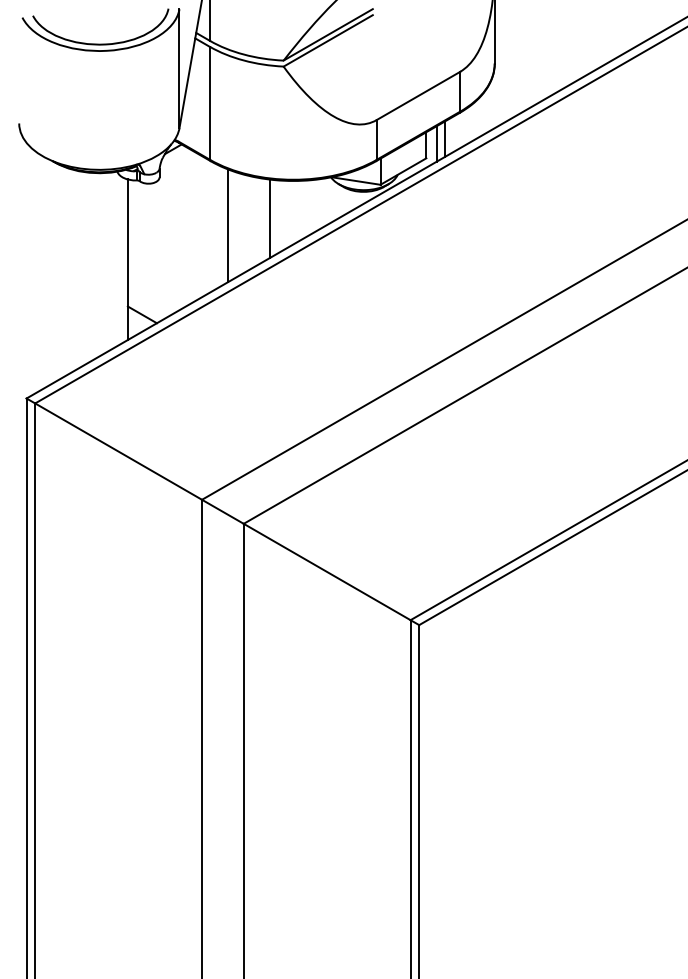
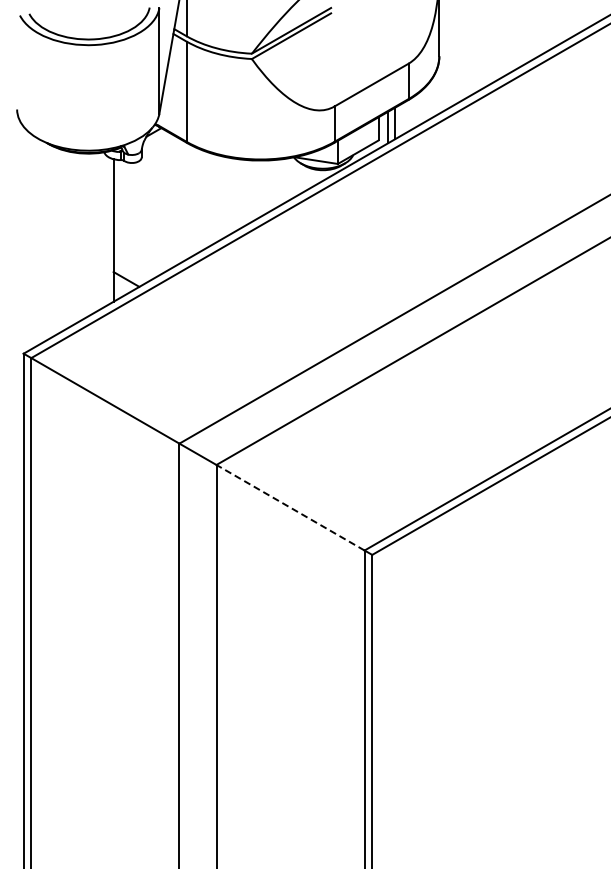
line: (269, 219) -> (239, 194), removed
line: (227, 225) -> (202, 200), removed
line: (327, 571) -> (290, 507), solid -> dashed

